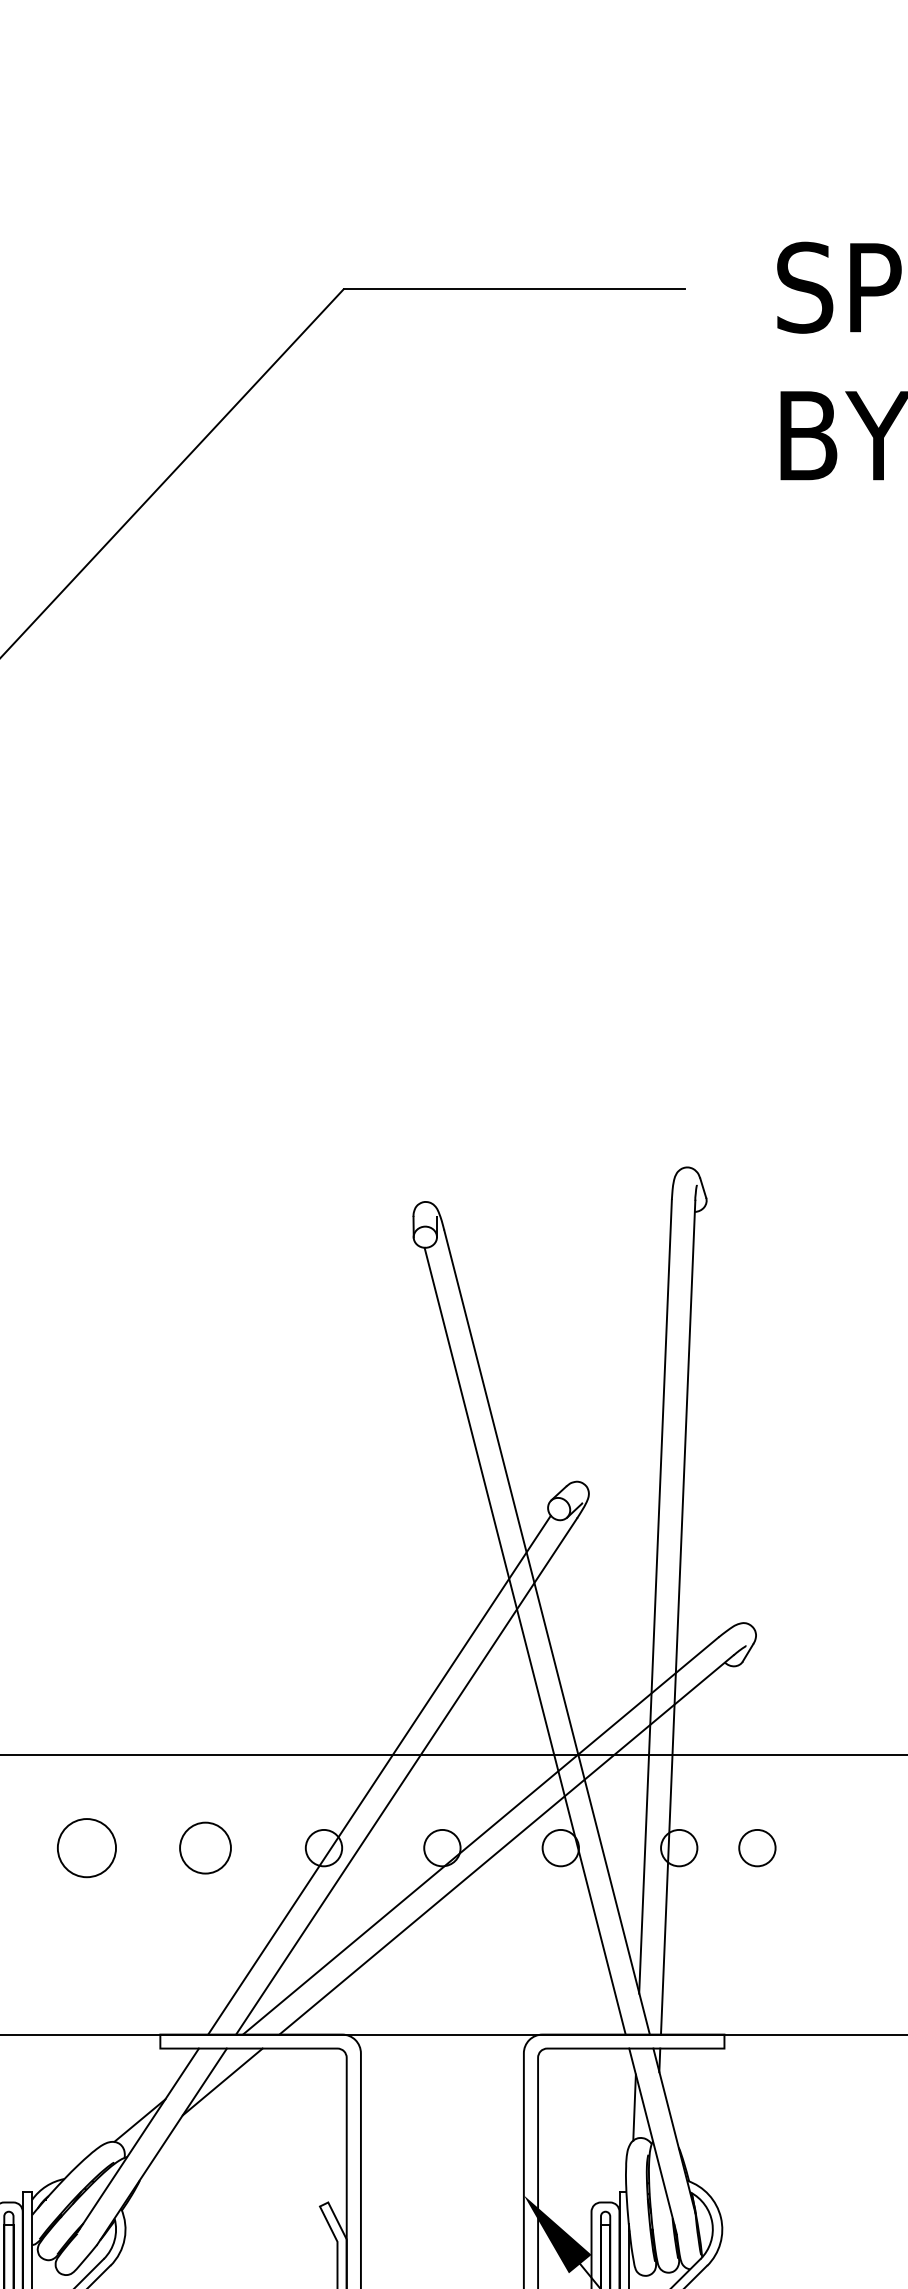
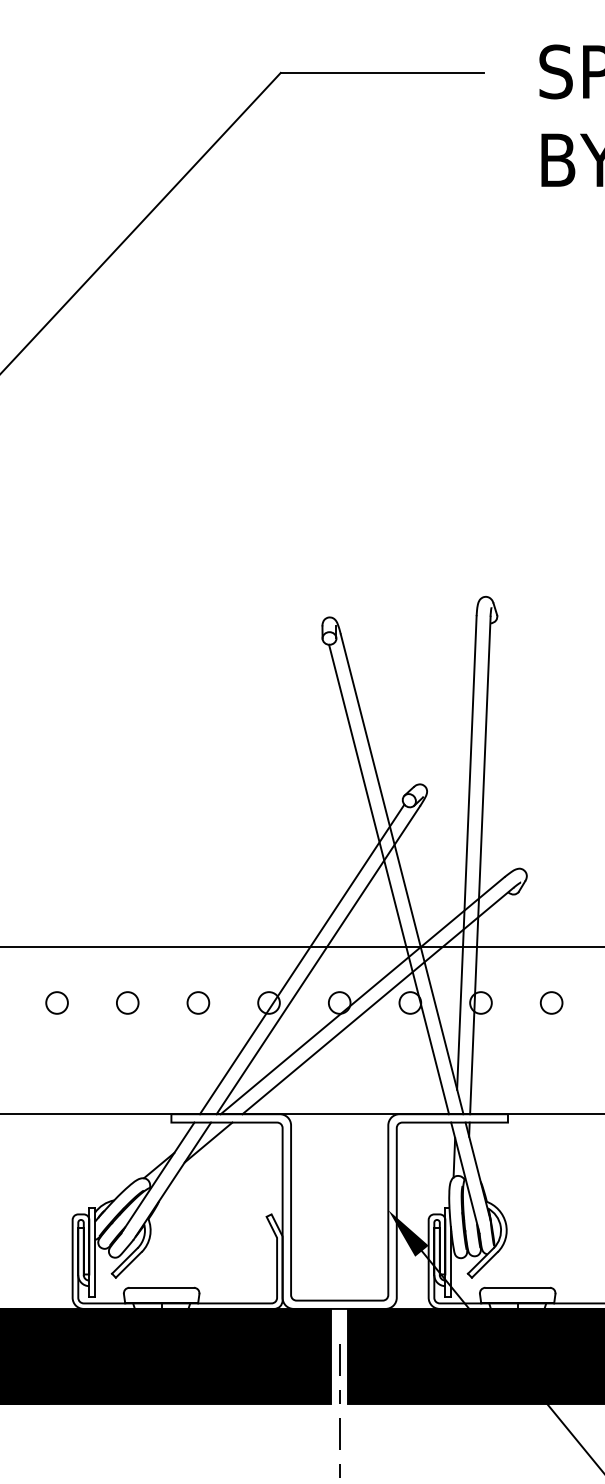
circle: (86, 1847) -> (127, 1002), size x0.62
circle: (205, 1847) -> (198, 1002), size x0.71
circle: (757, 1847) -> (551, 1002), moved

